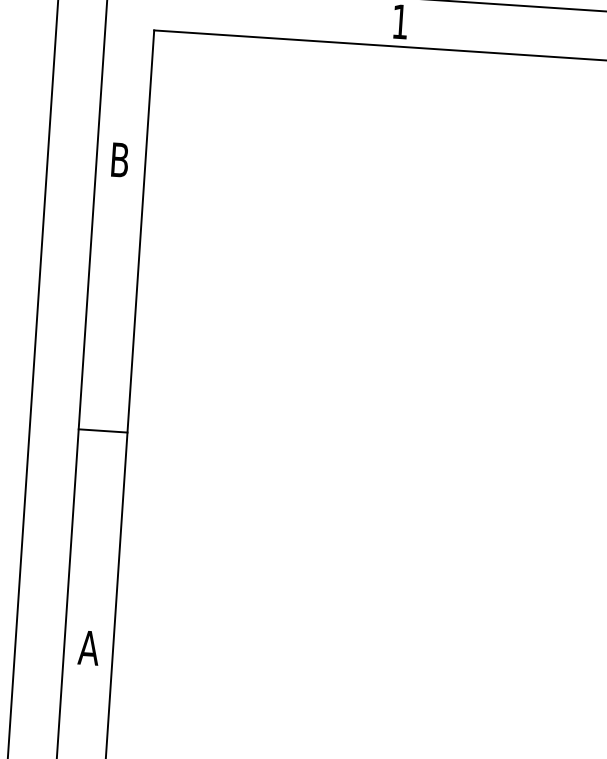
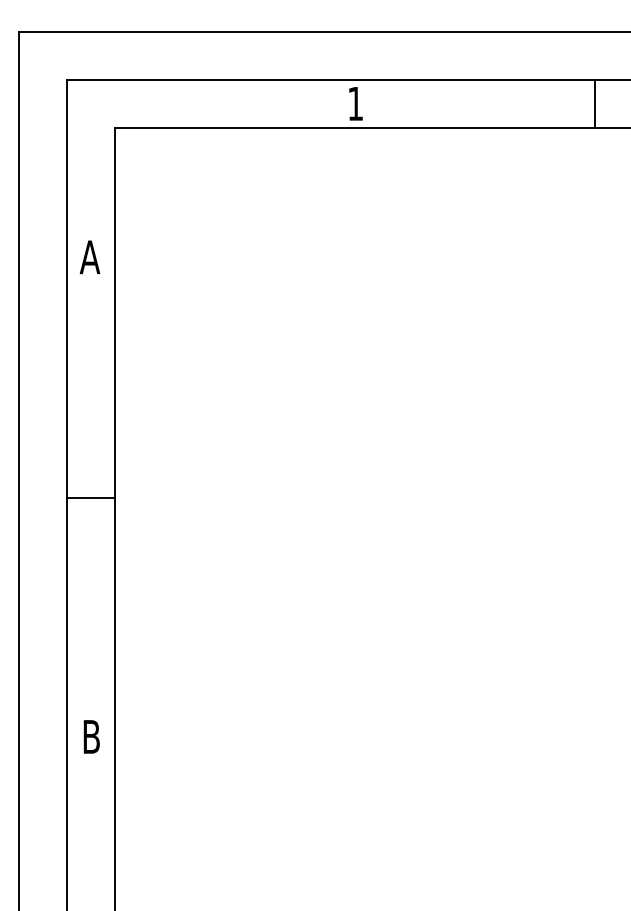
text: (119, 160) -> (89, 257), B -> A
line: (103, 430) -> (91, 497), moved
text: (88, 647) -> (91, 736), A -> B

